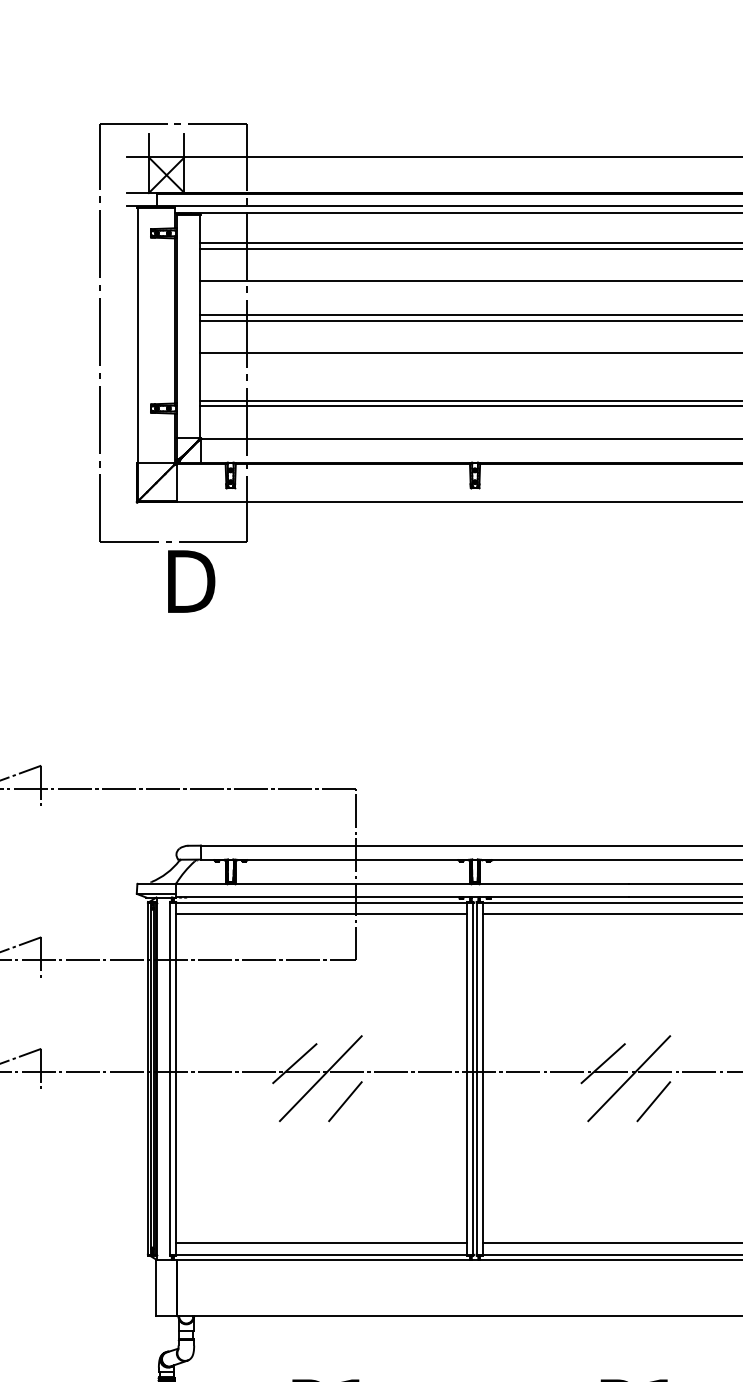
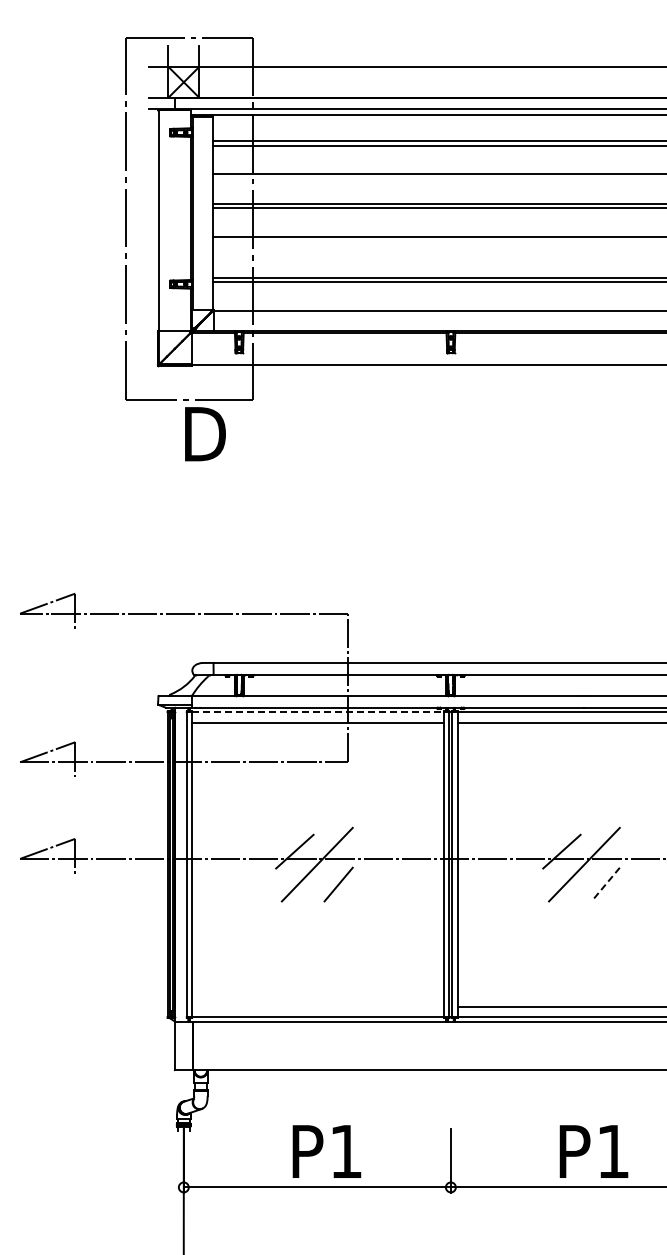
line: (322, 902) -> (318, 712), solid -> dashed
line: (653, 1101) -> (605, 884), solid -> dashed
line: (322, 1242) -> (318, 1006), removed

